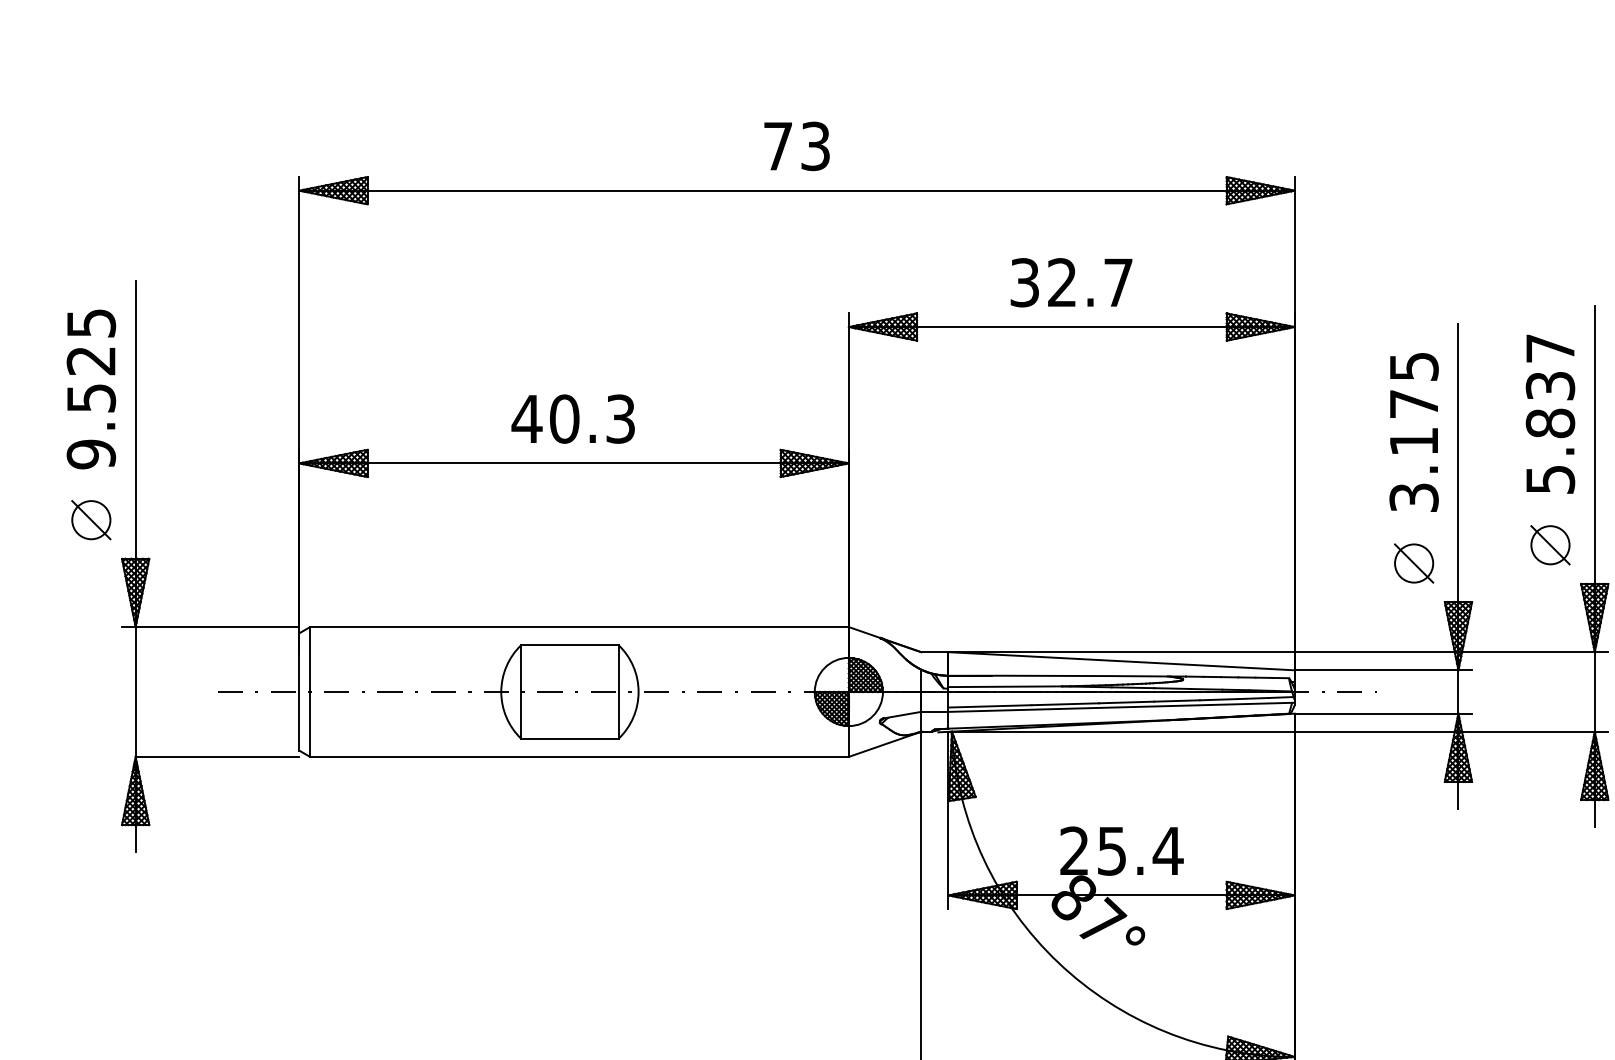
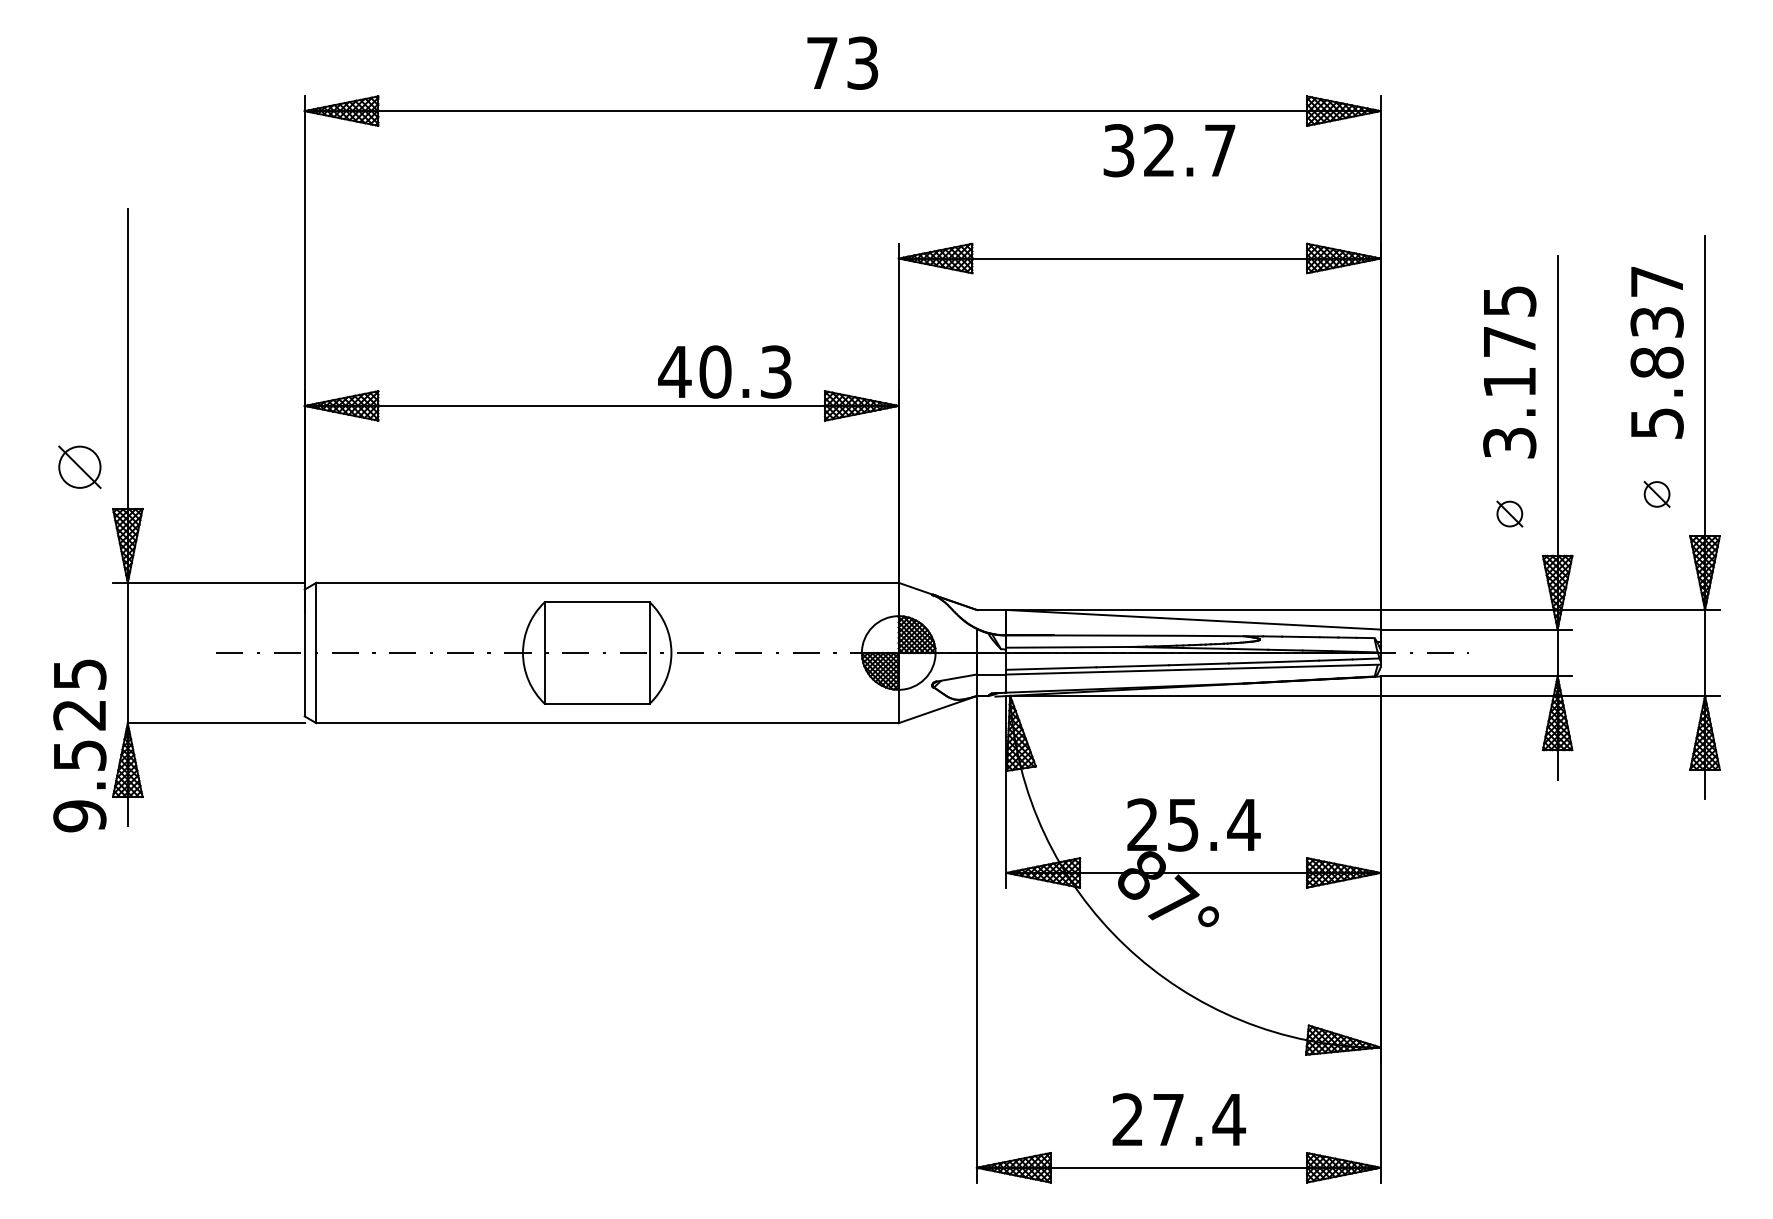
text: (1071, 282) -> (1169, 150), moved
text: (90, 389) -> (79, 745), moved
text: (572, 418) -> (724, 371), moved
part: (1549, 545) -> (1656, 494), size x0.6
part: (1413, 562) -> (1509, 513), size x0.6

